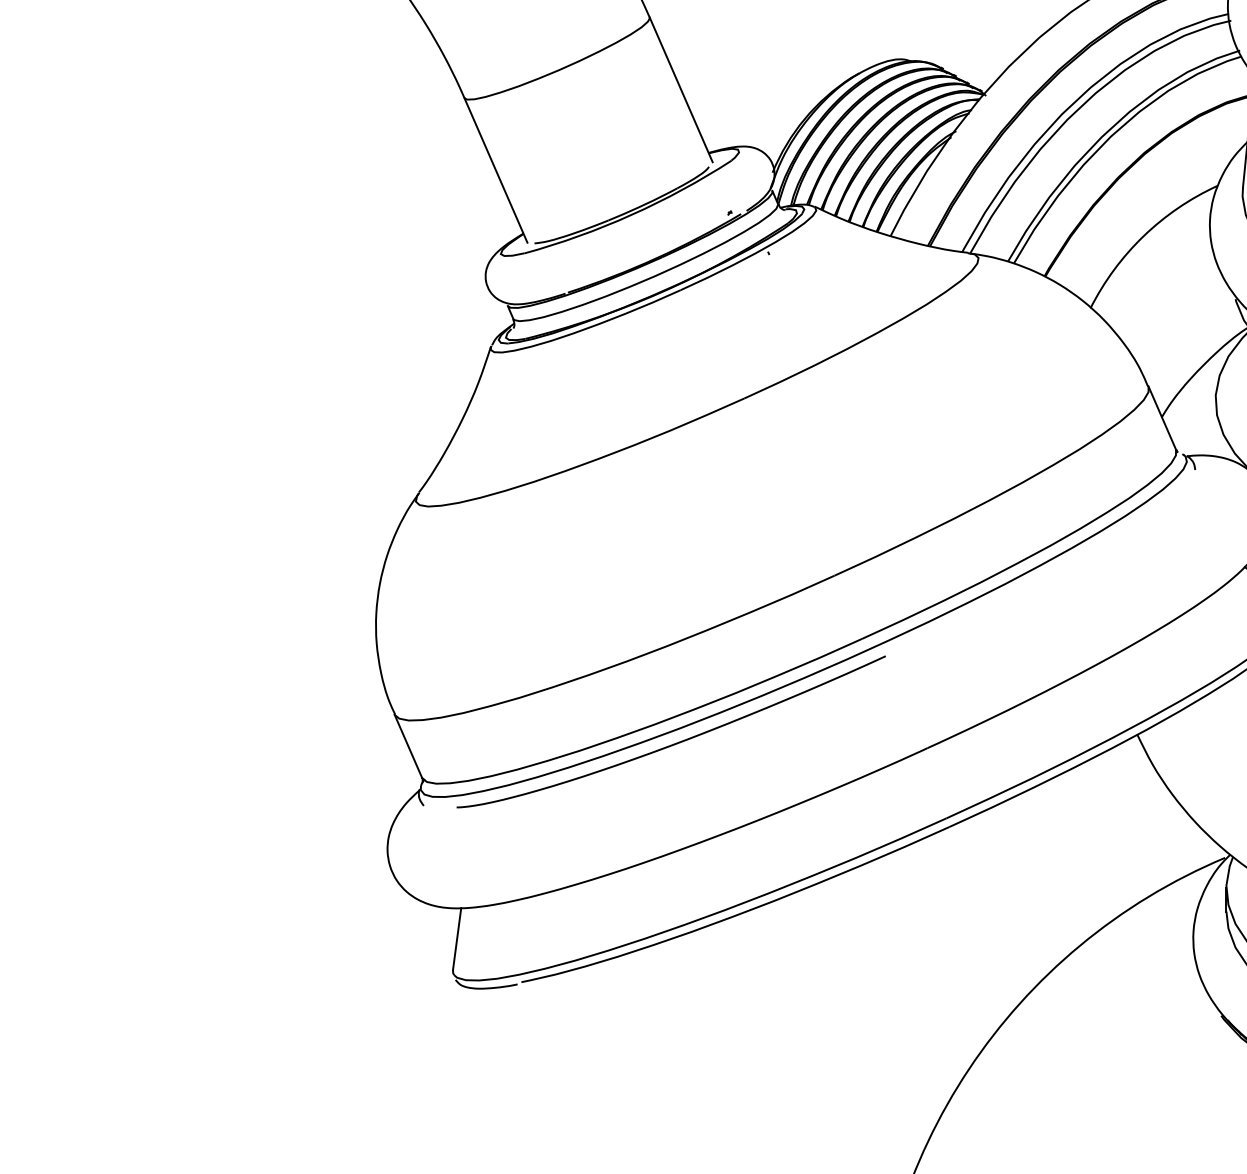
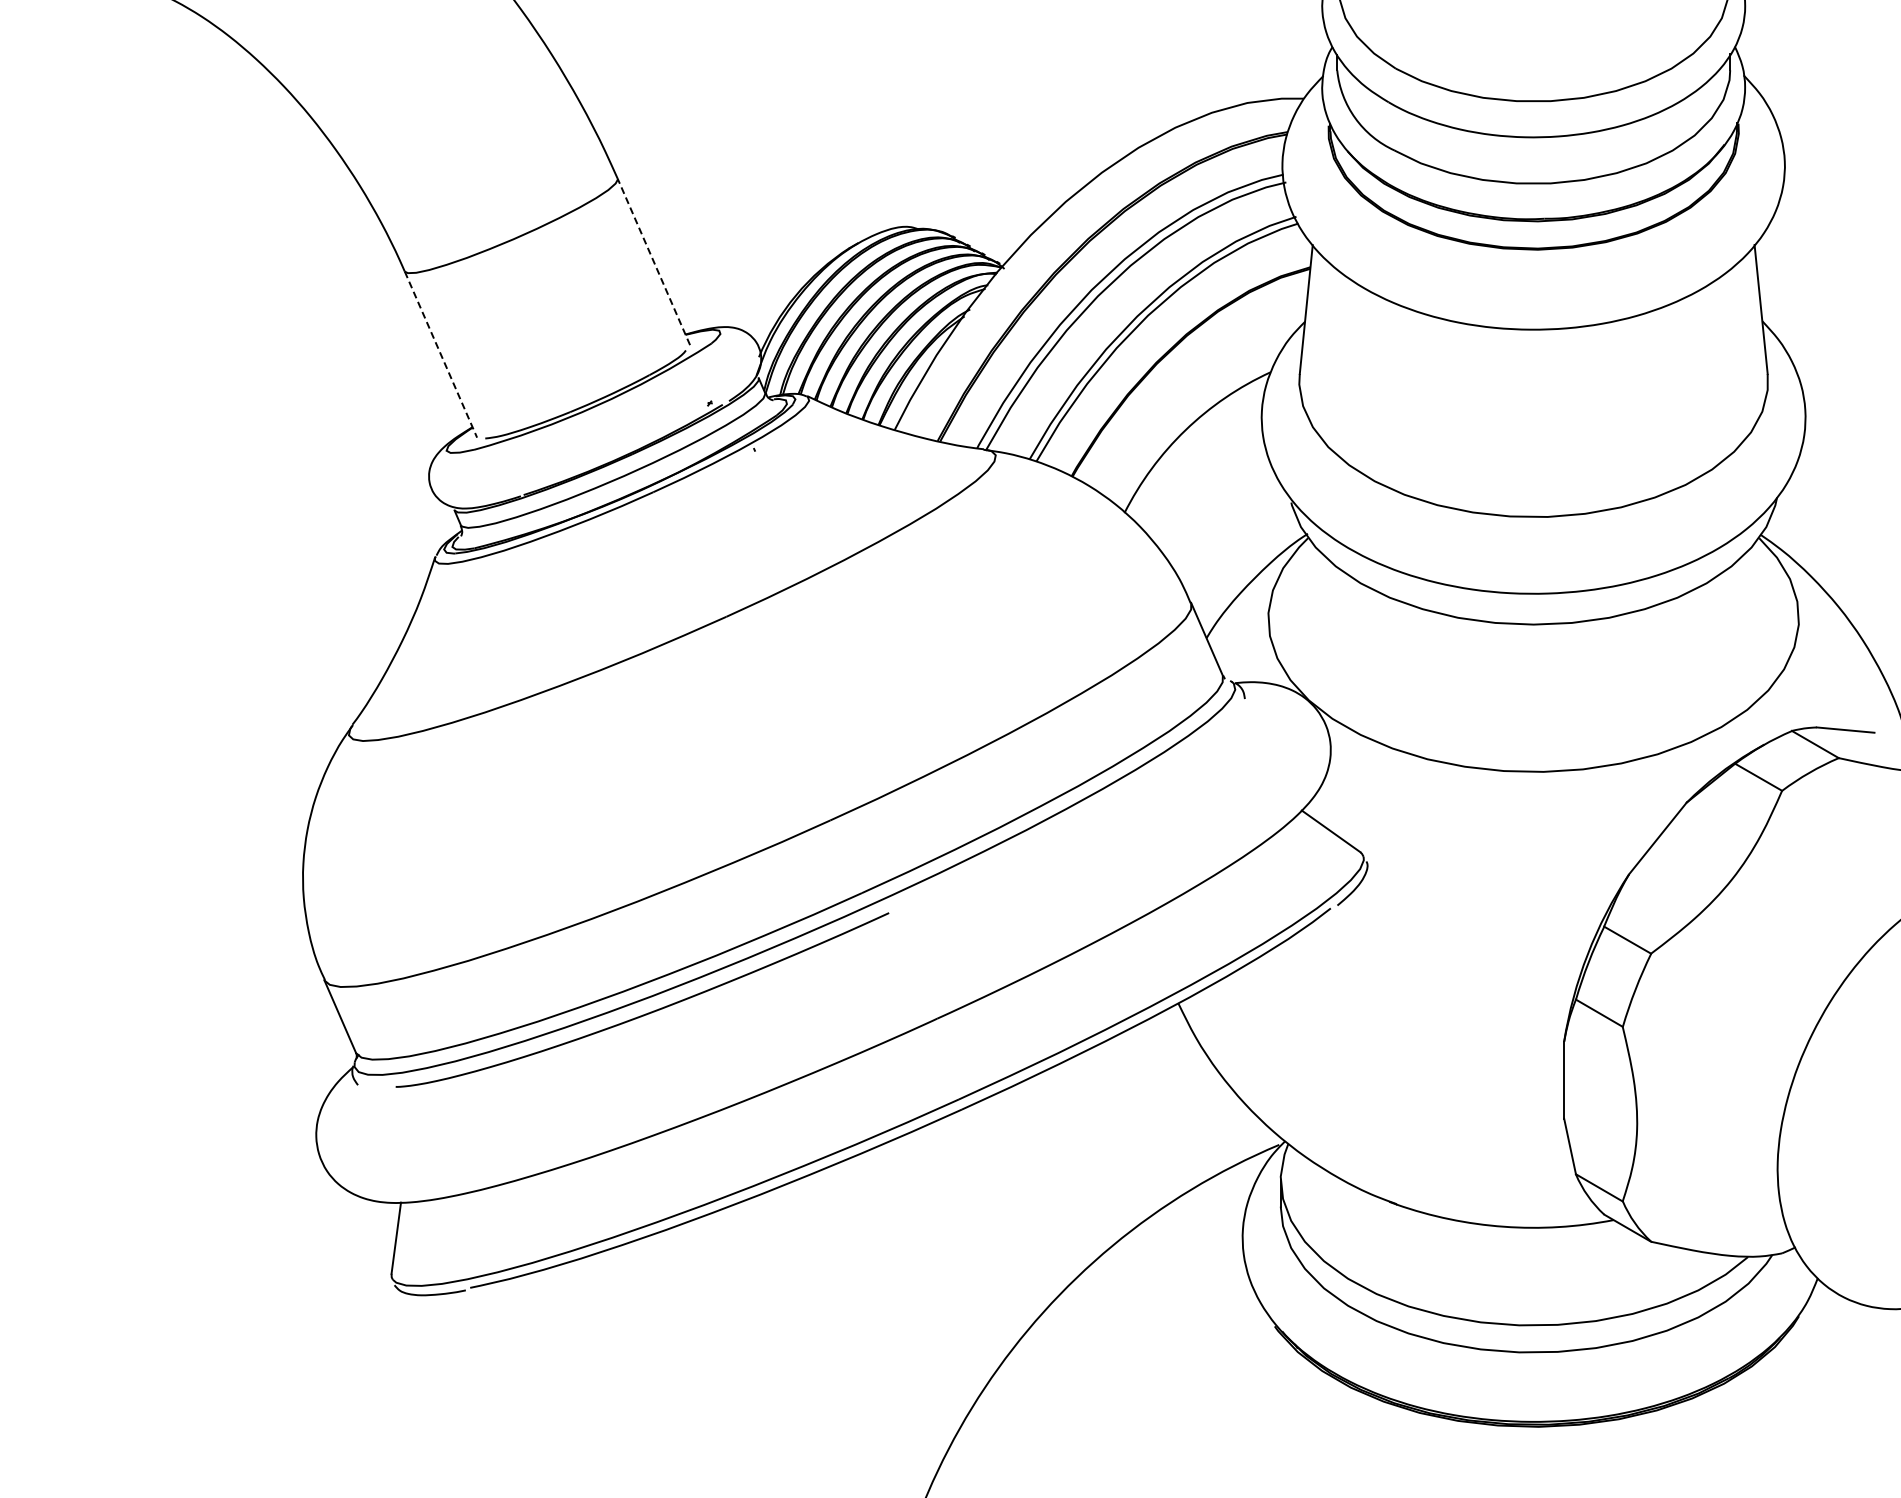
line: (680, 90) -> (653, 262), solid -> dashed
line: (495, 170) -> (440, 354), solid -> dashed

